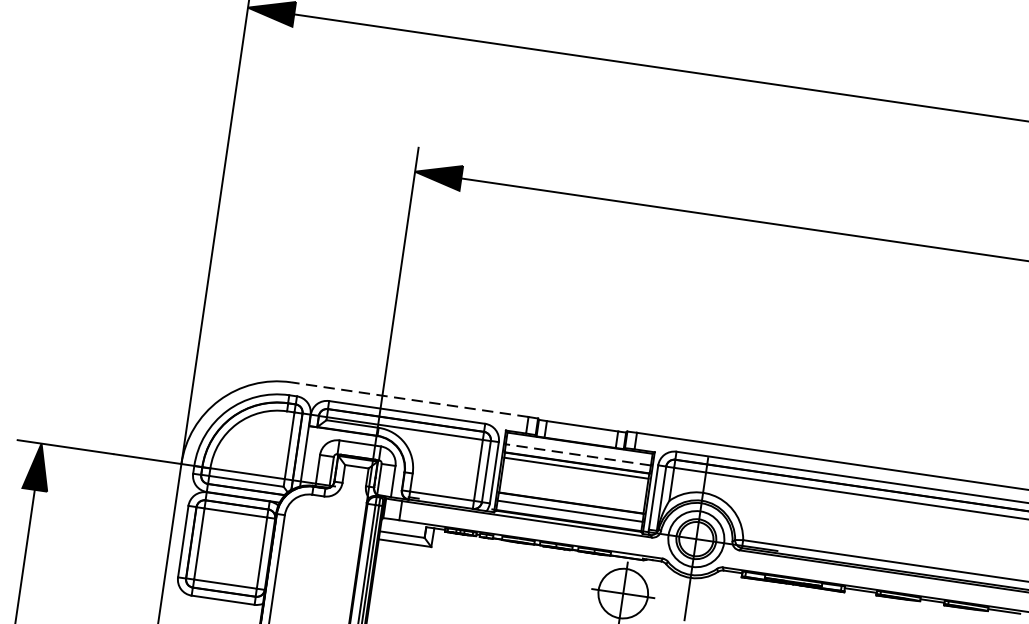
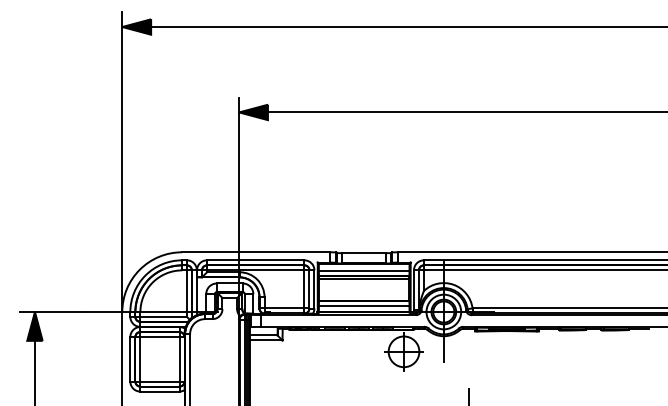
line: (408, 399) -> (255, 252), dashed -> solid
line: (577, 455) -> (363, 271), dashed -> solid

